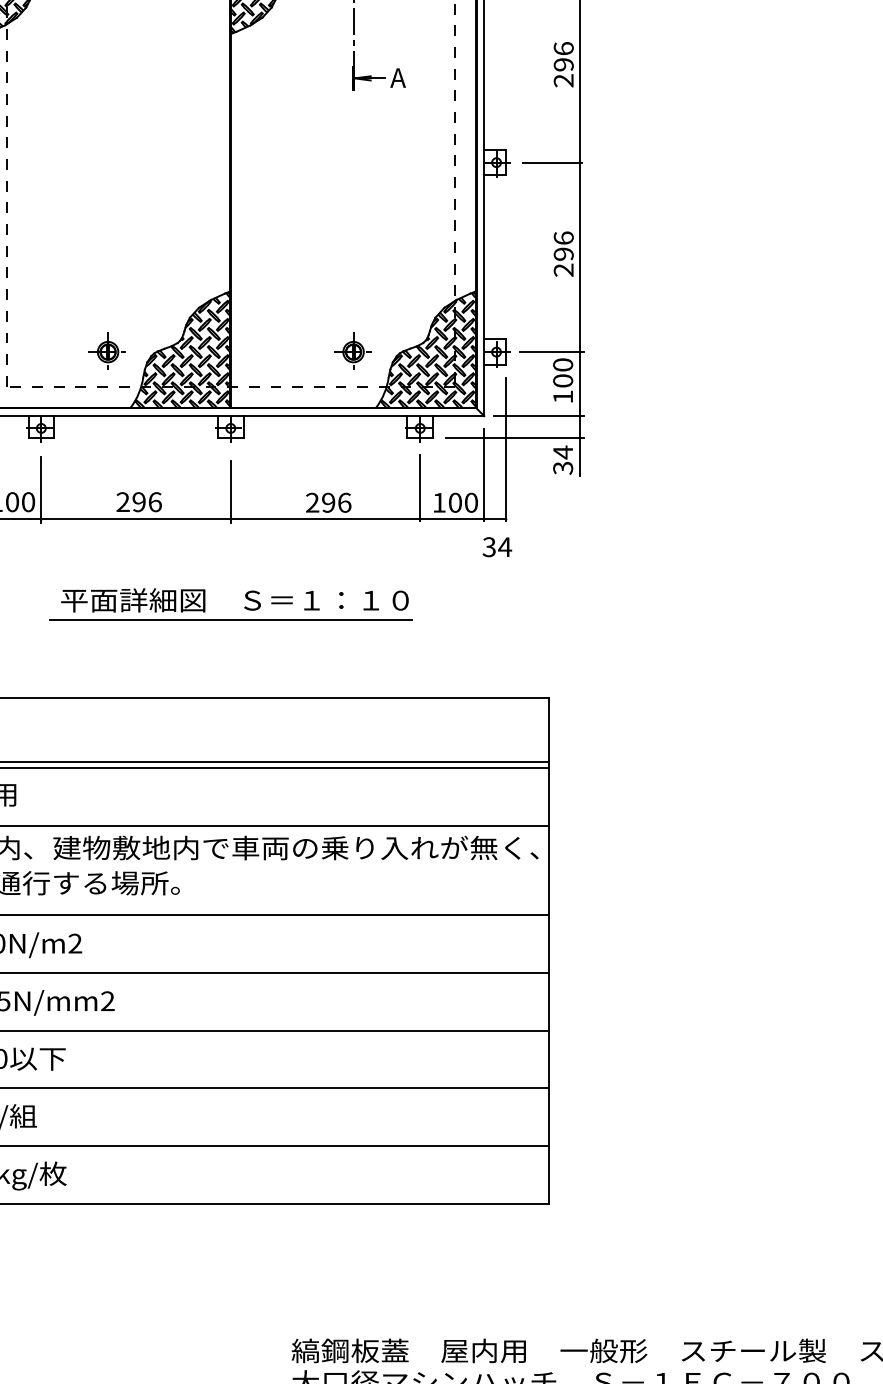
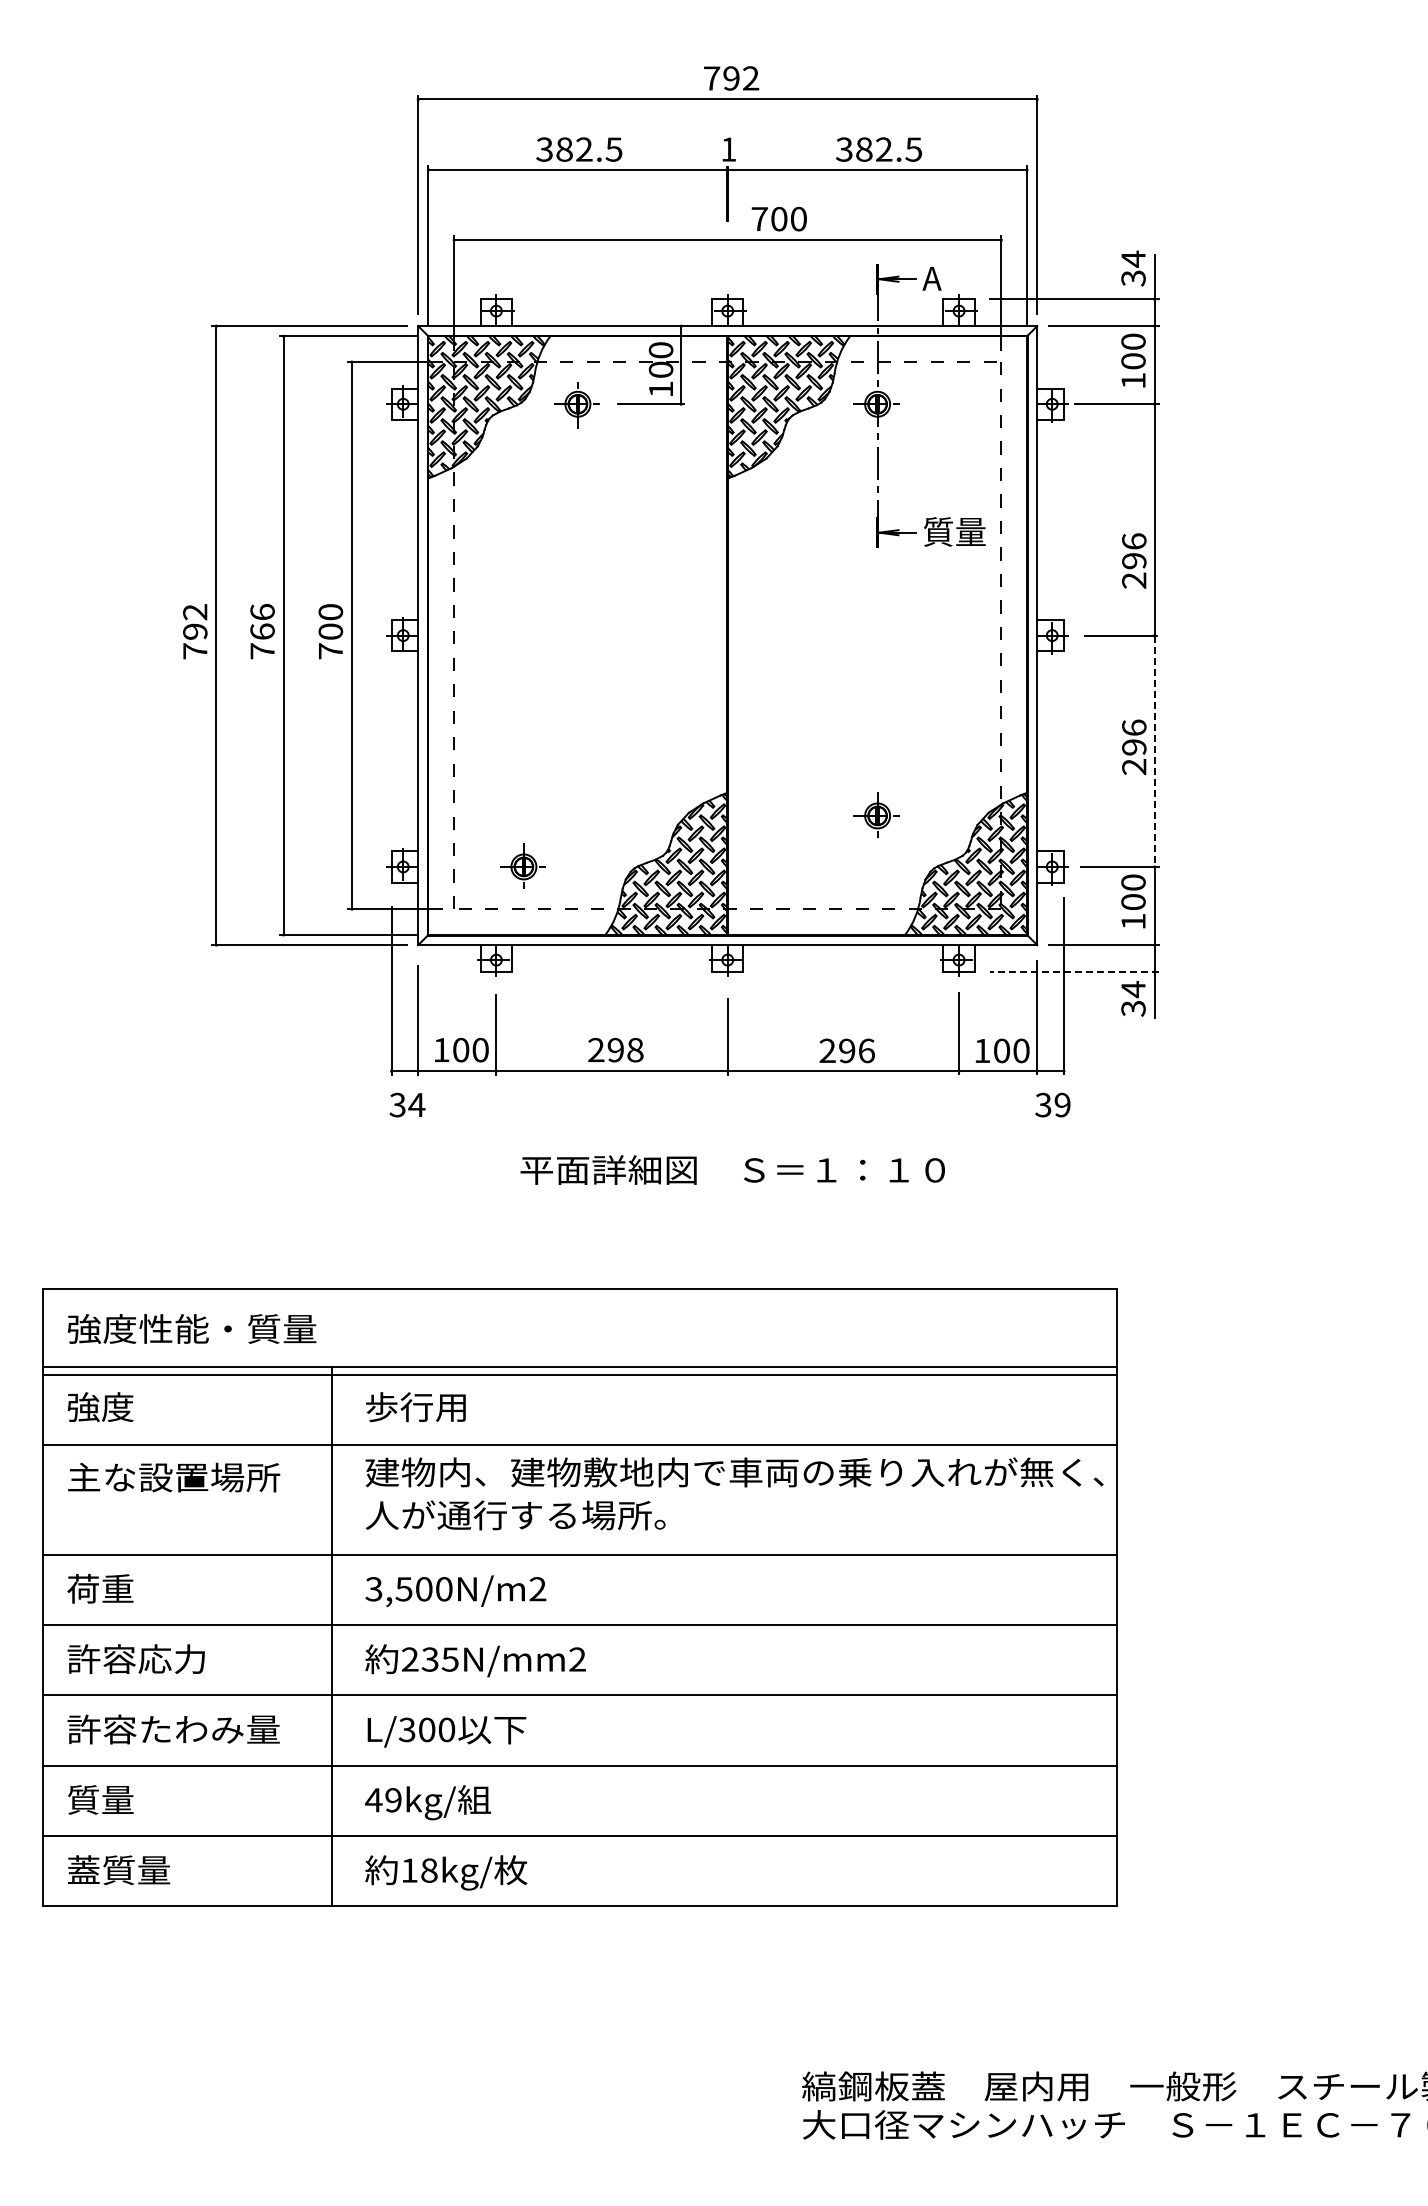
text: (563, 64) -> (1134, 560), moved
text: (415, 77) -> (953, 531), A -> 質量
line: (580, 257) -> (1154, 751), solid -> dashed
part: (106, 350) -> (522, 865), moved
part: (352, 350) -> (876, 814), moved
line: (513, 437) -> (1073, 971), solid -> dashed
text: (155, 501) -> (635, 1049), 296 -> 298
text: (504, 546) -> (1062, 1104), 34 -> 39
line: (230, 620) -> (727, 1194), removed

